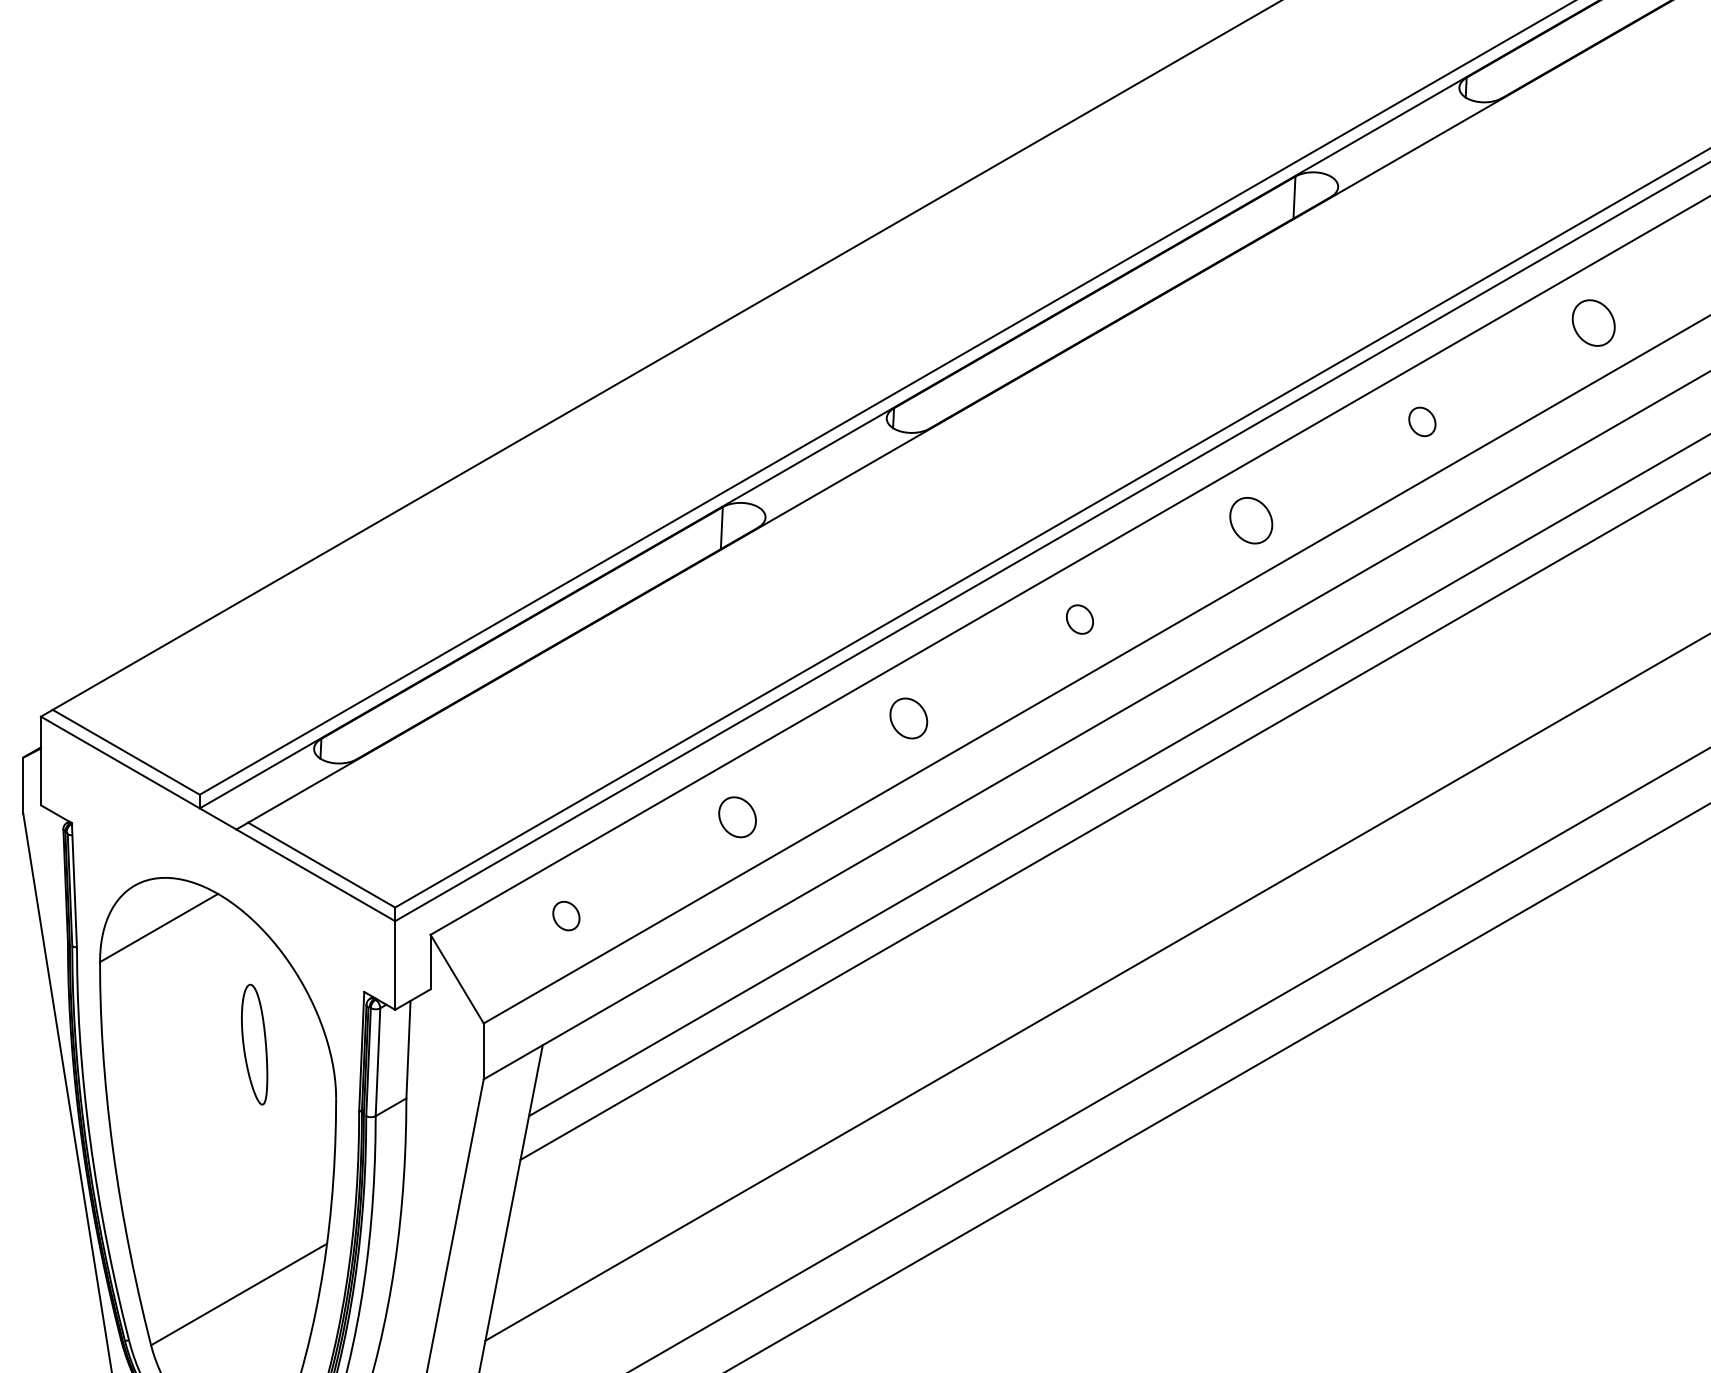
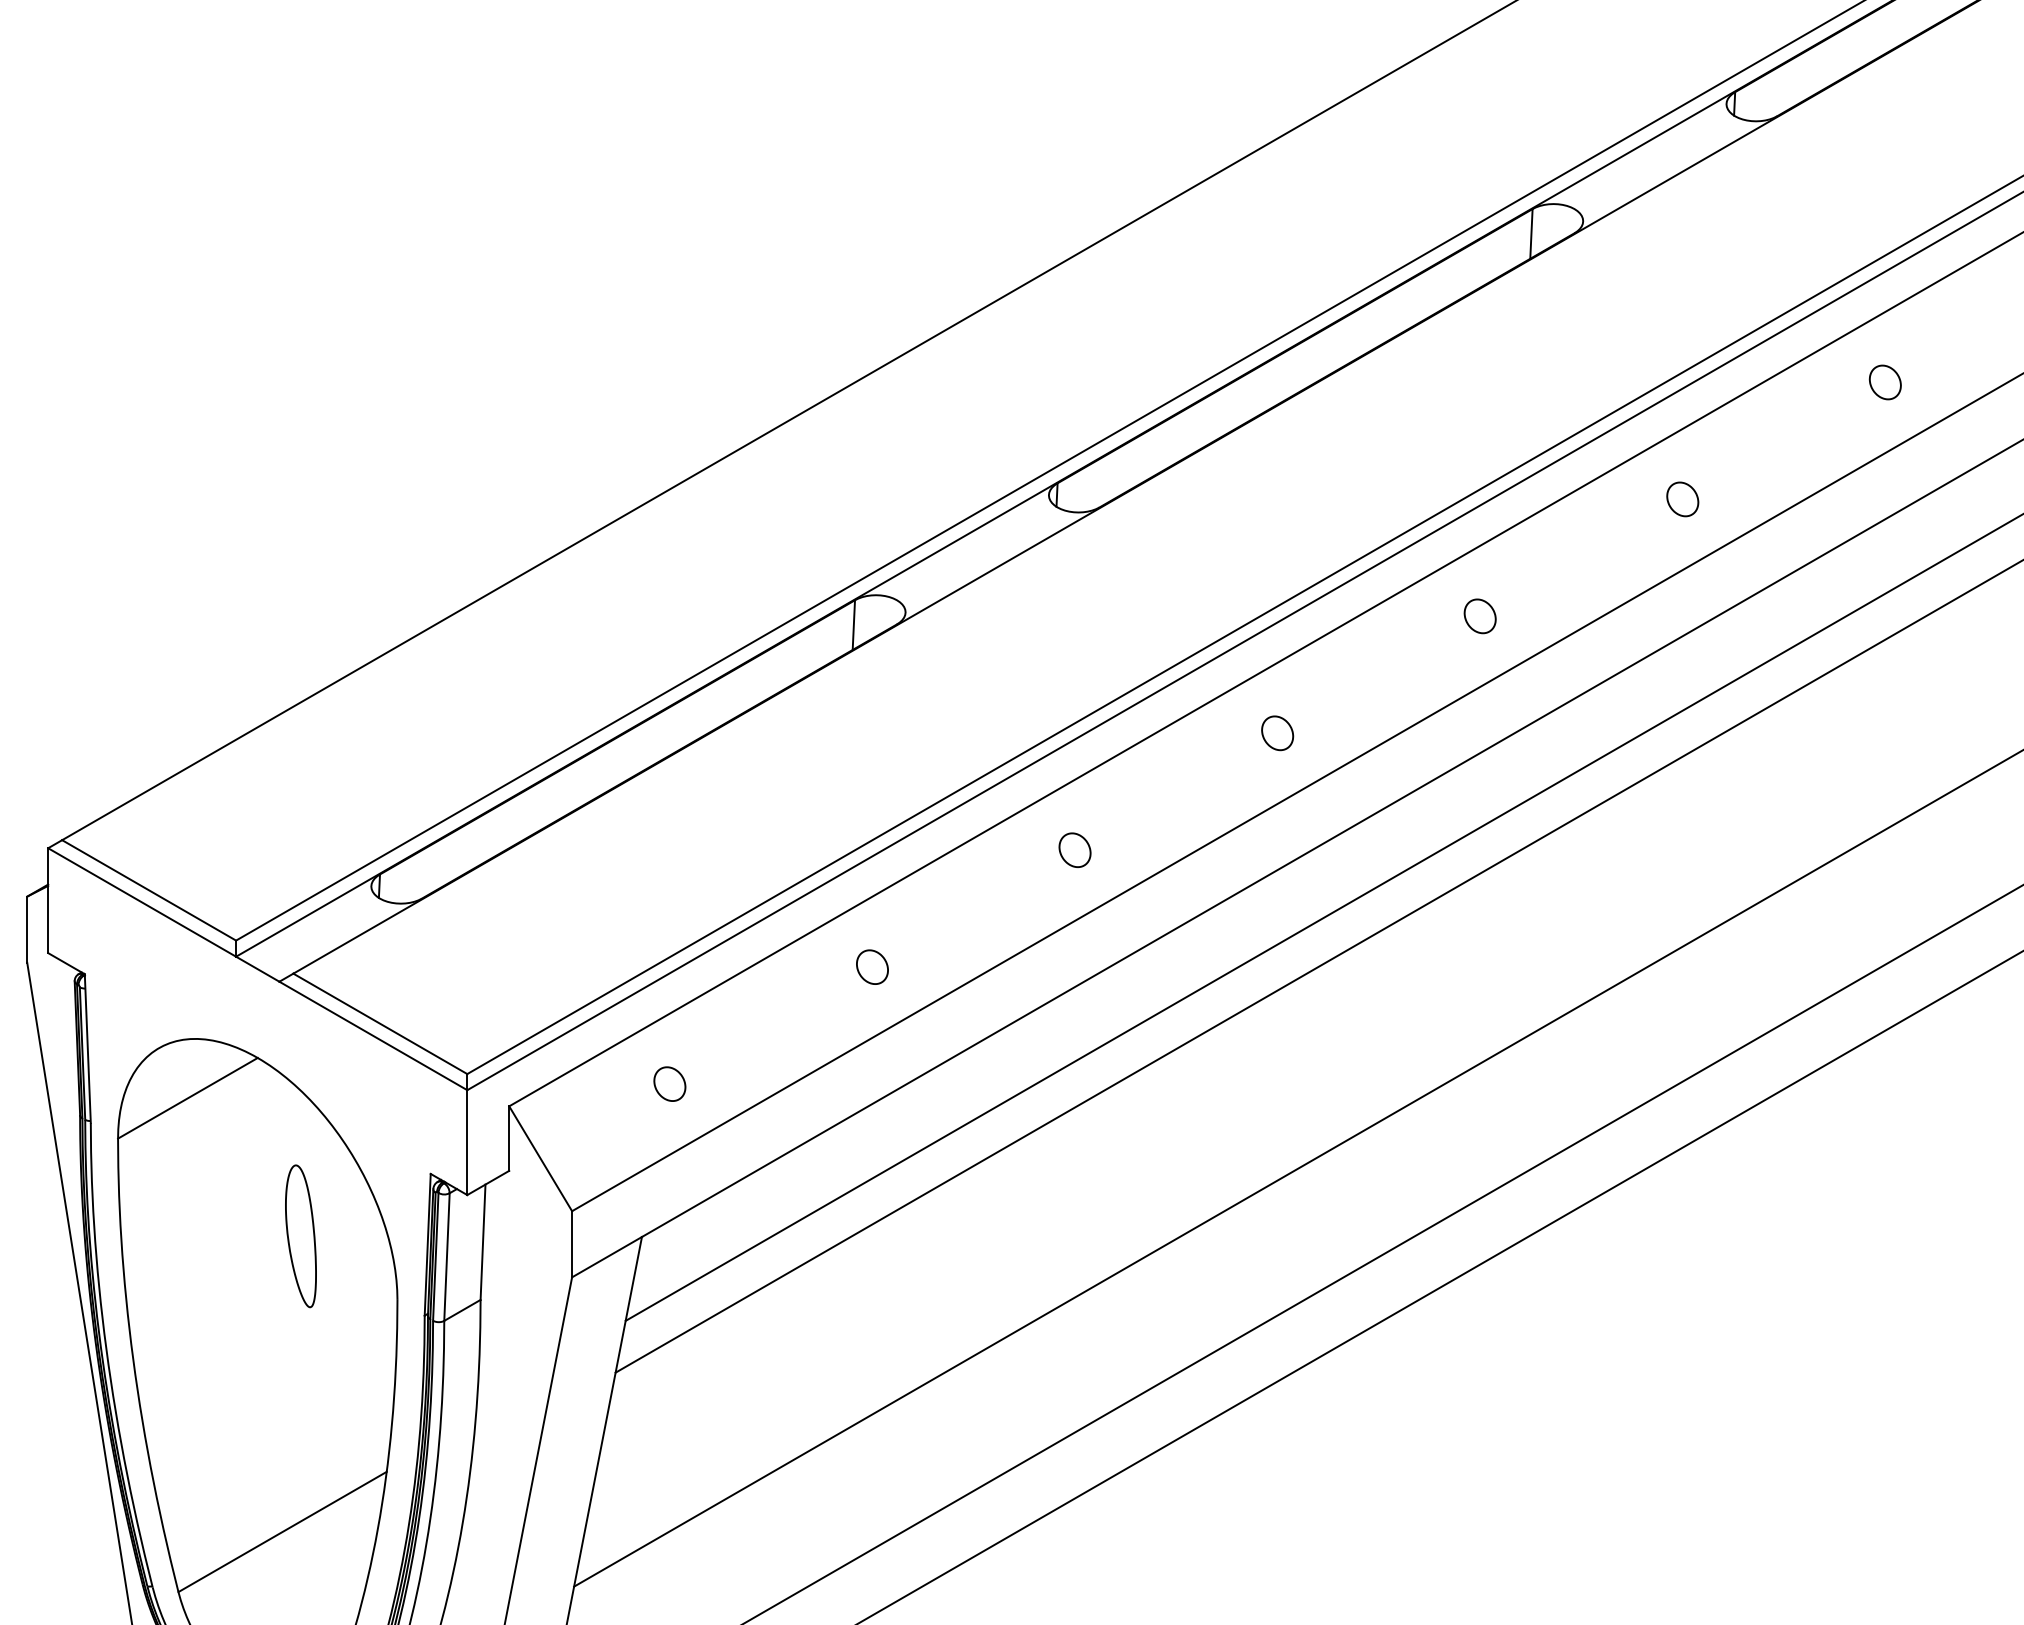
part: (1592, 323) -> (1884, 382), size x0.62
part: (1250, 520) -> (1479, 616), size x0.62
part: (908, 717) -> (1074, 849), size x0.71
part: (737, 816) -> (872, 966), size x0.71

